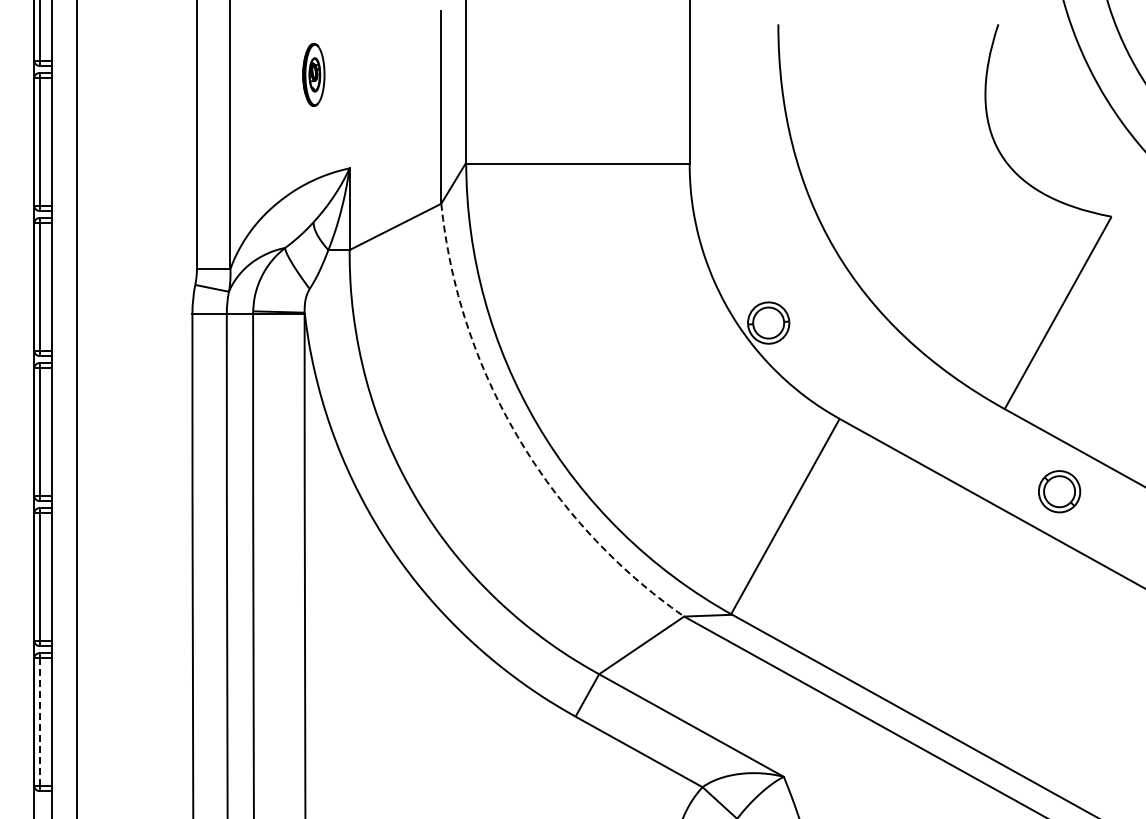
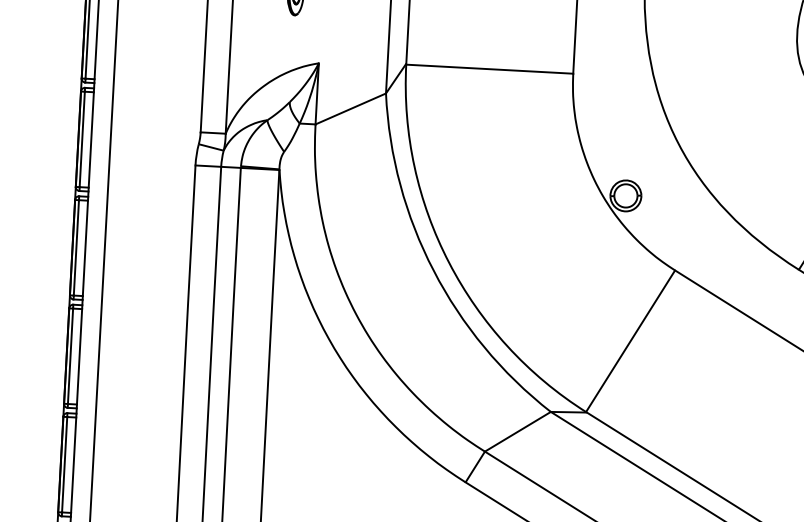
arc: (517, 436) -> (433, 270), dashed -> solid
line: (39, 722) -> (64, 465), dashed -> solid

